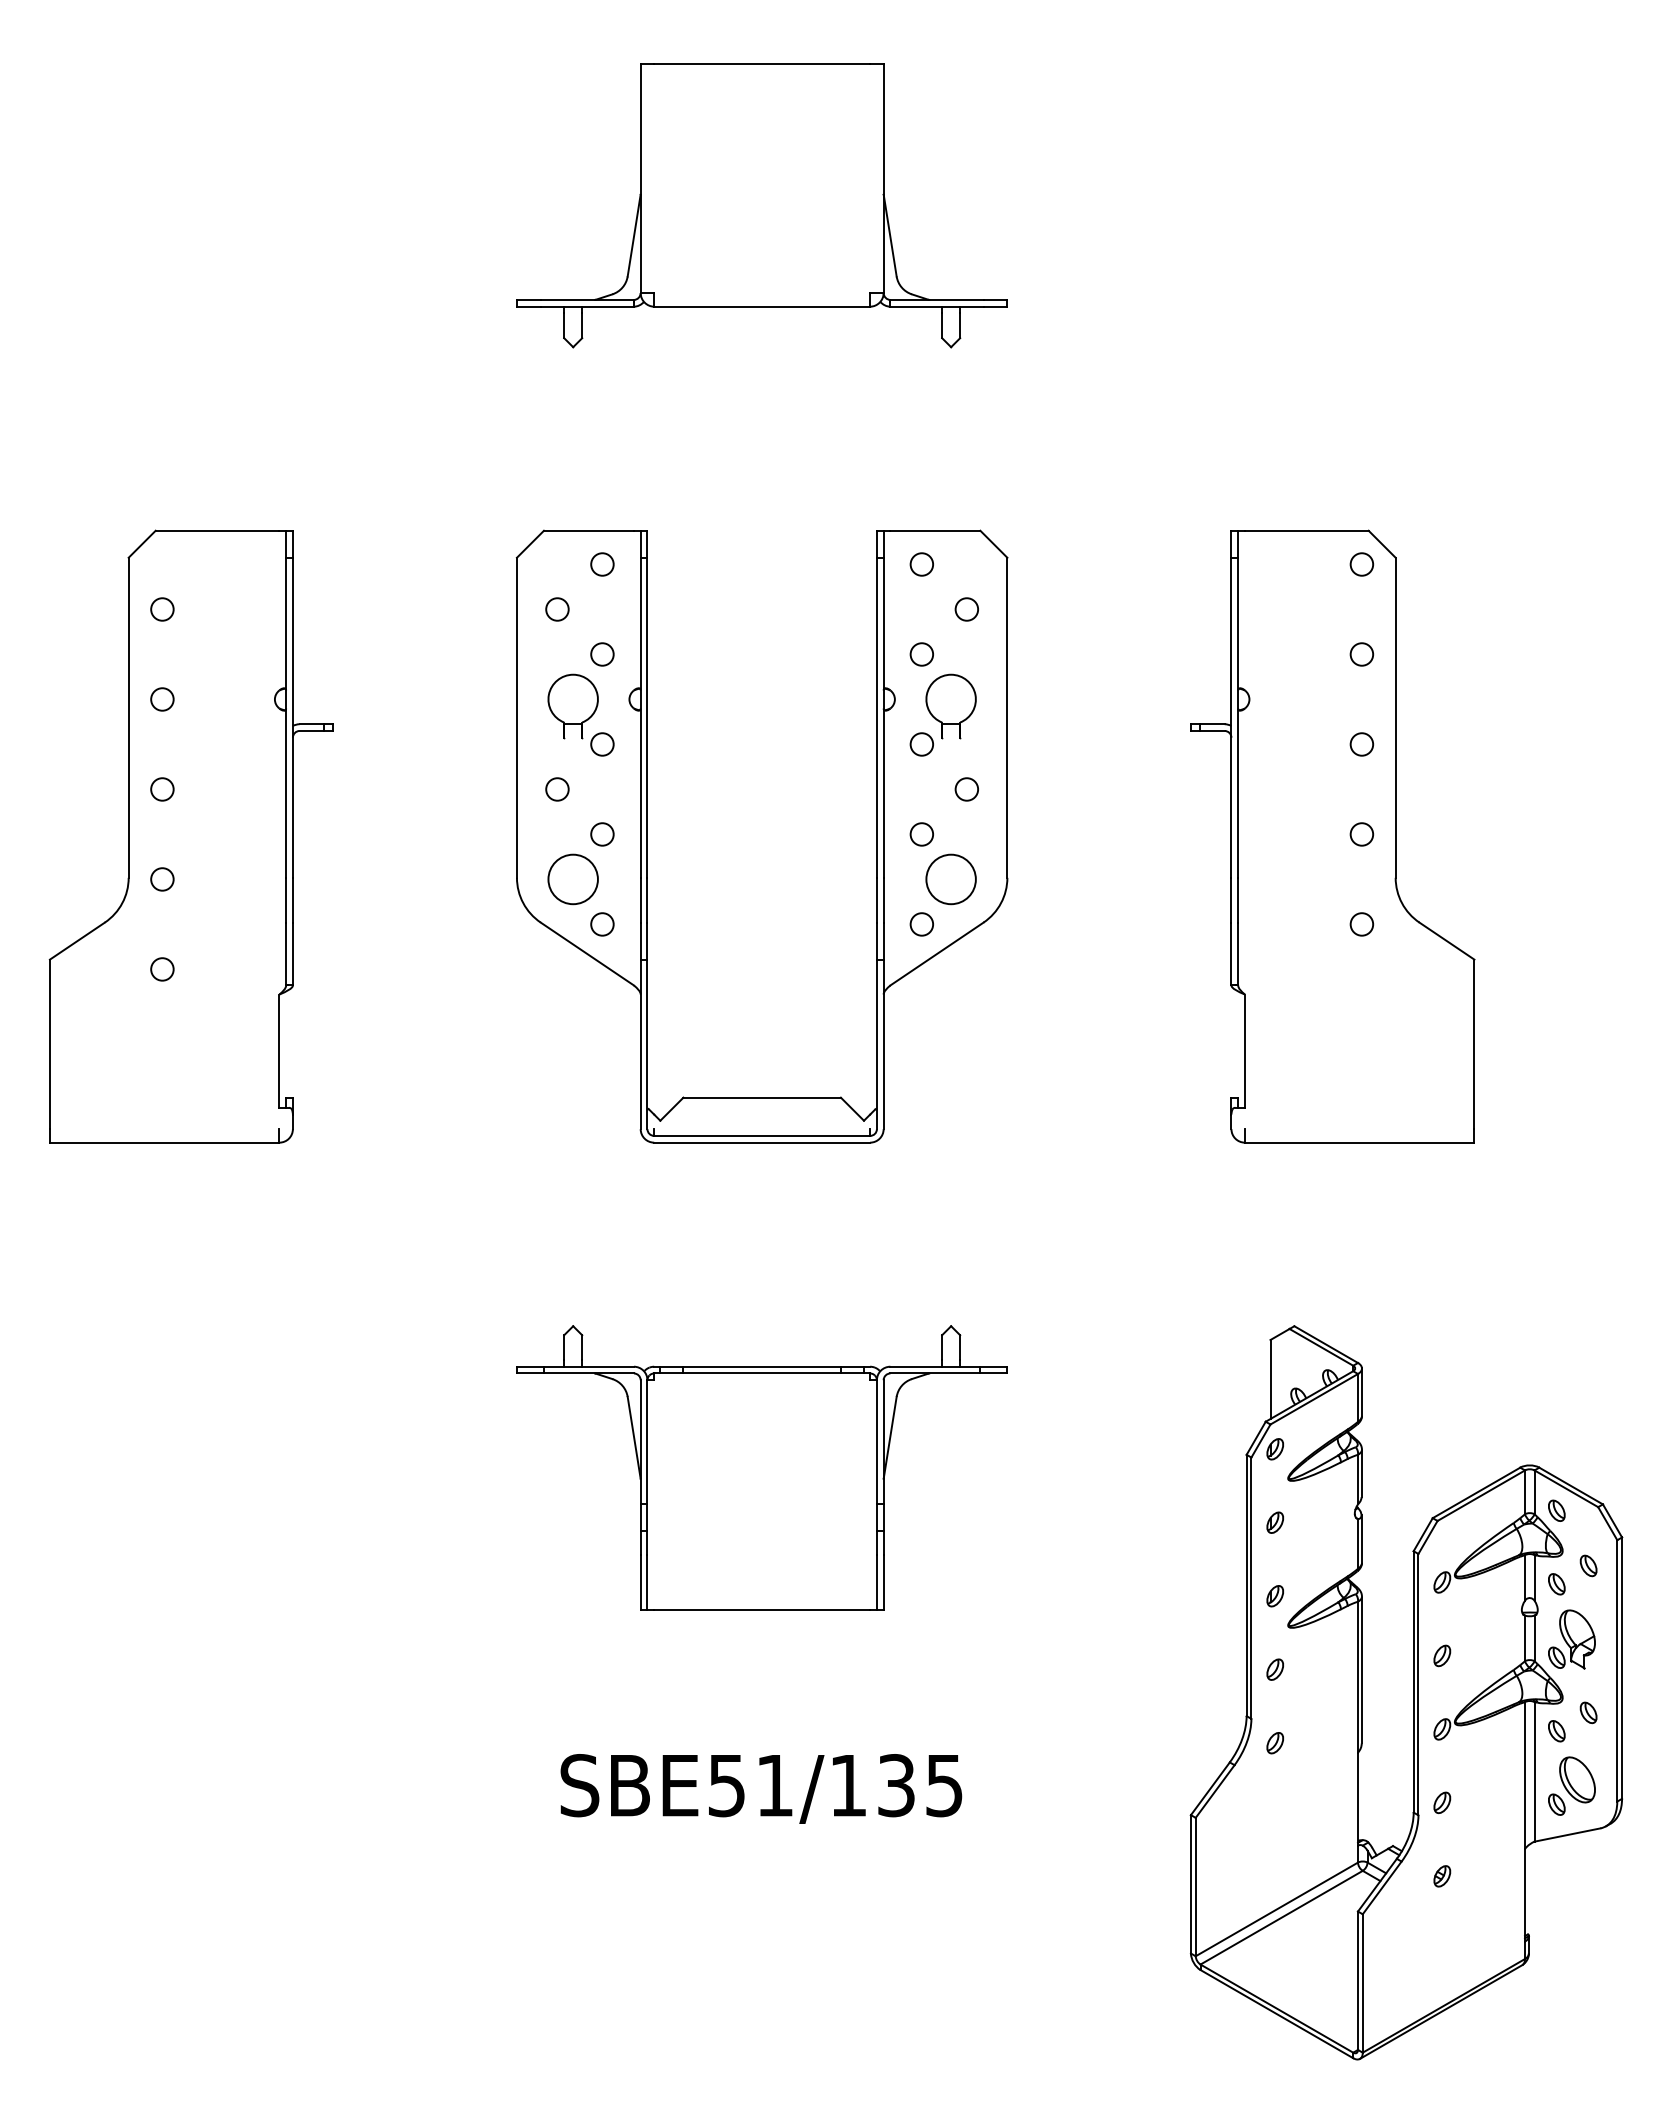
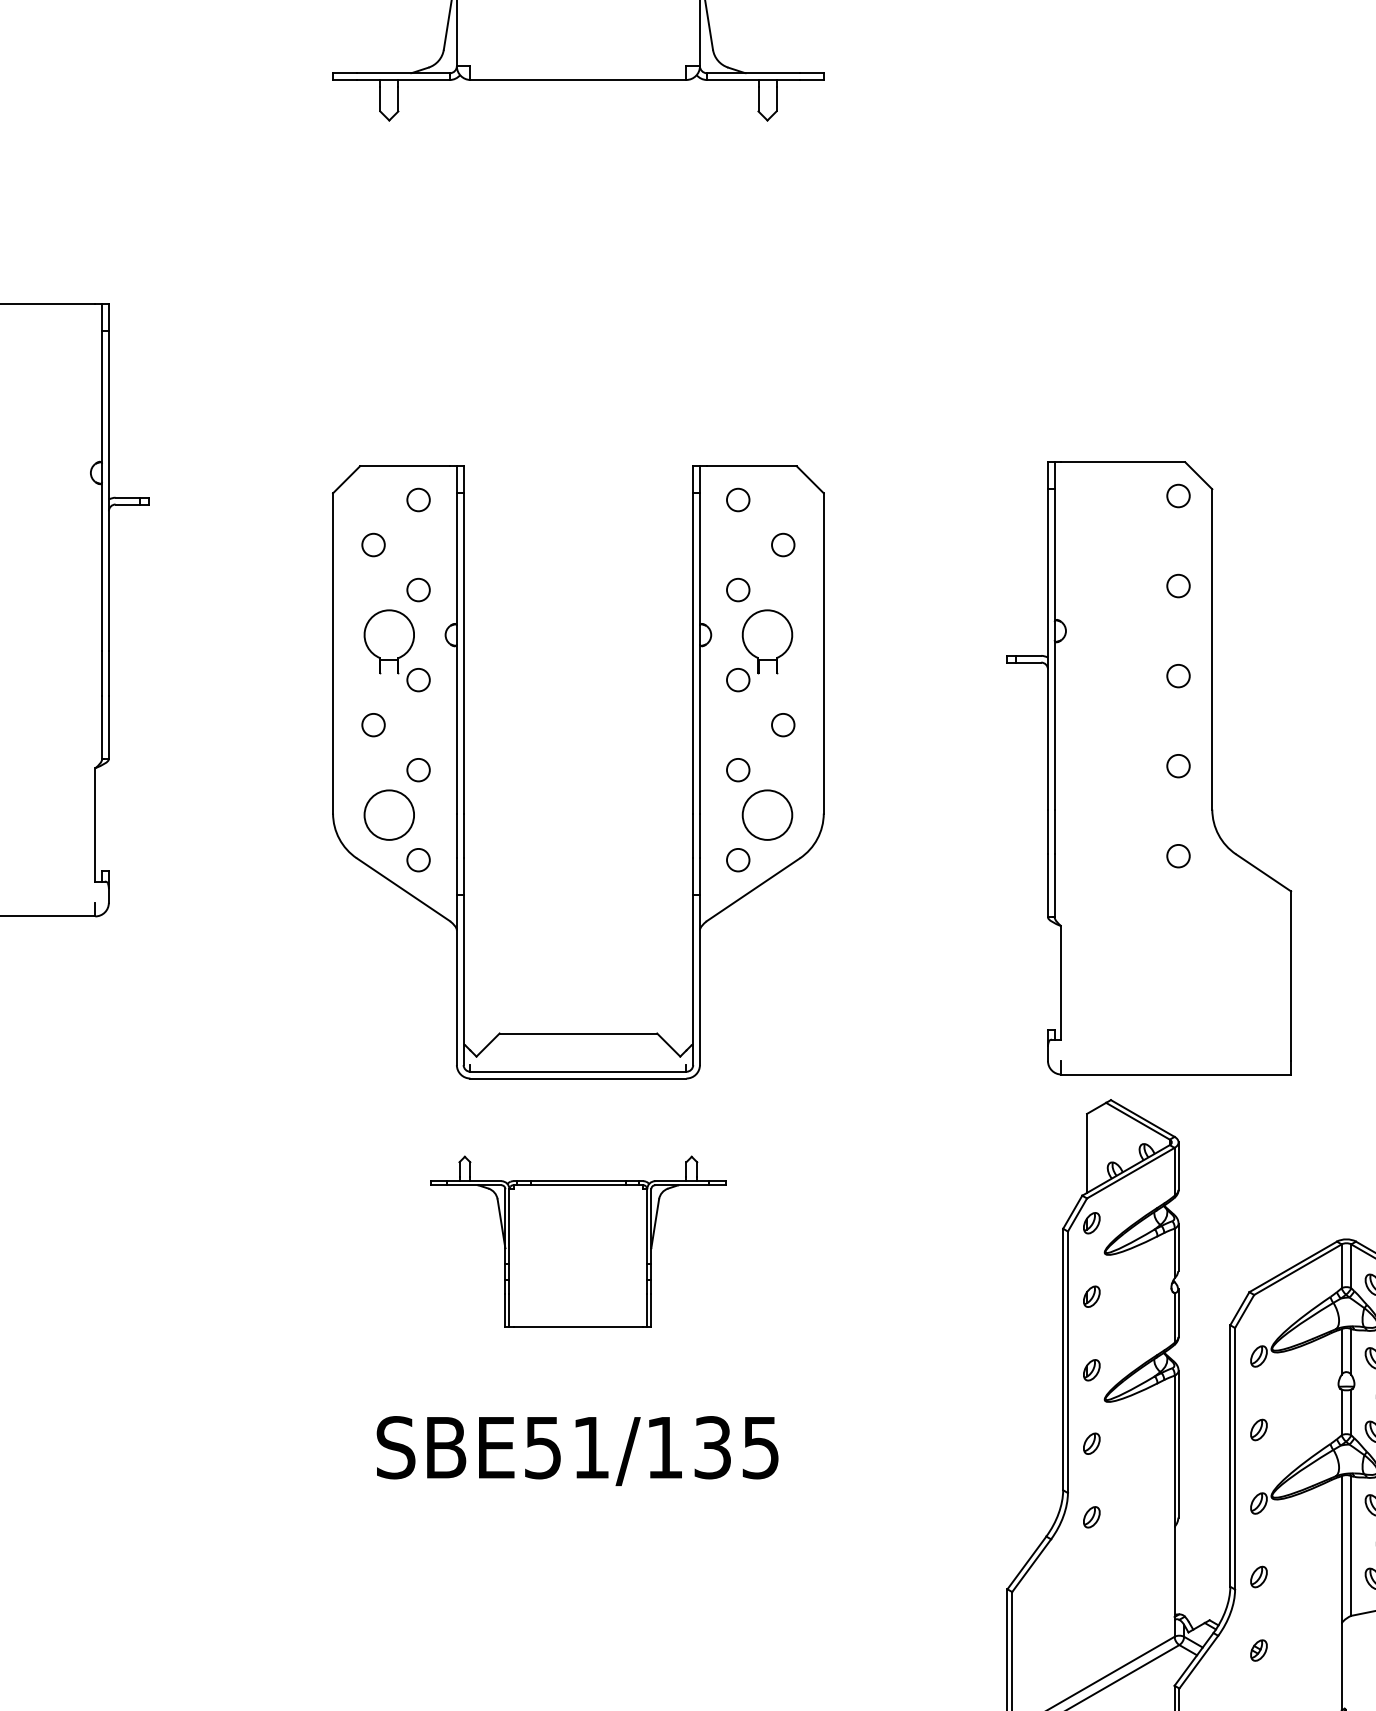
part: (647, 836) -> (463, 772), moved
part: (1332, 836) -> (1149, 768), moved
part: (761, 1467) -> (577, 1241), size x0.6
text: (761, 1788) -> (577, 1450), moved

